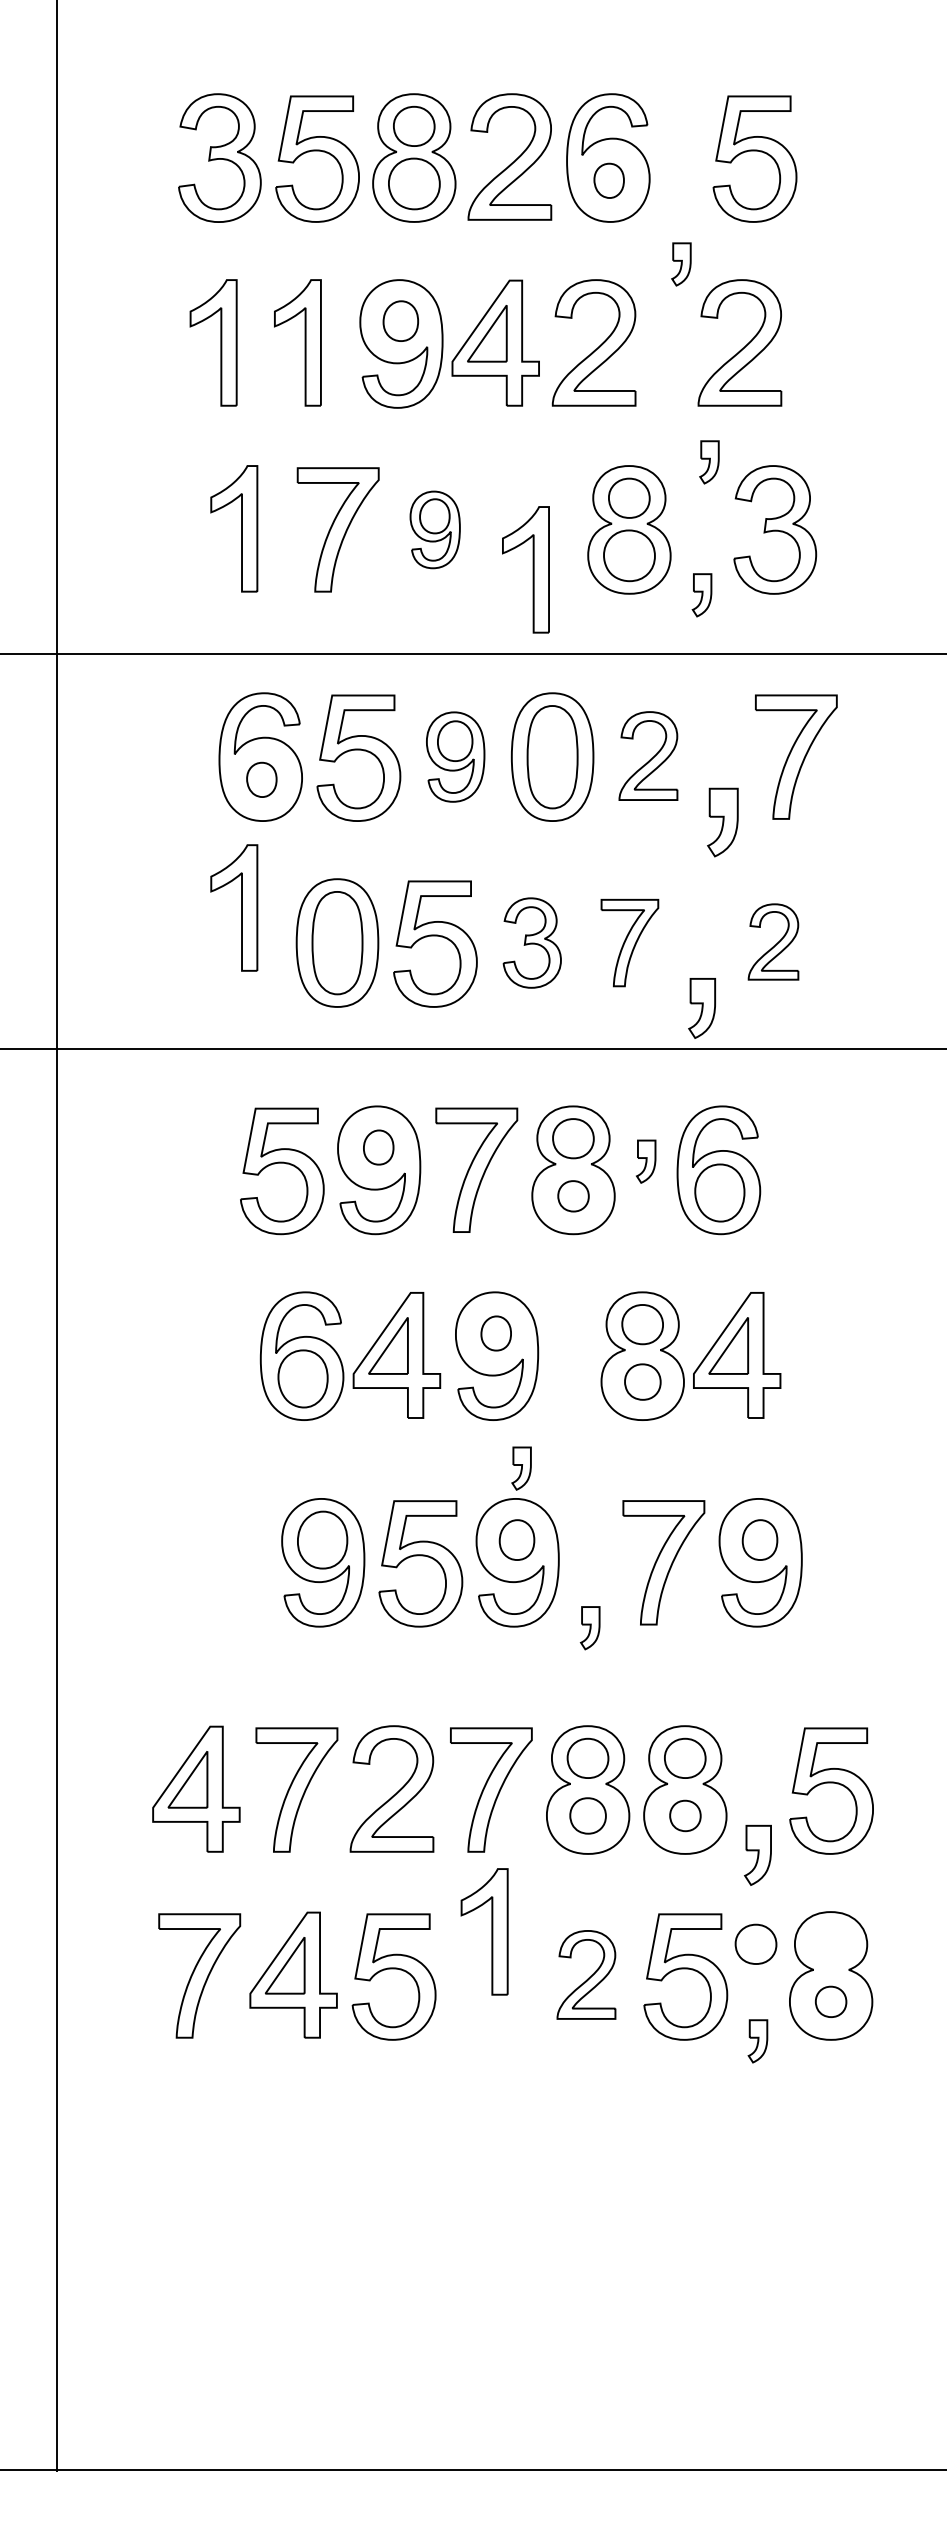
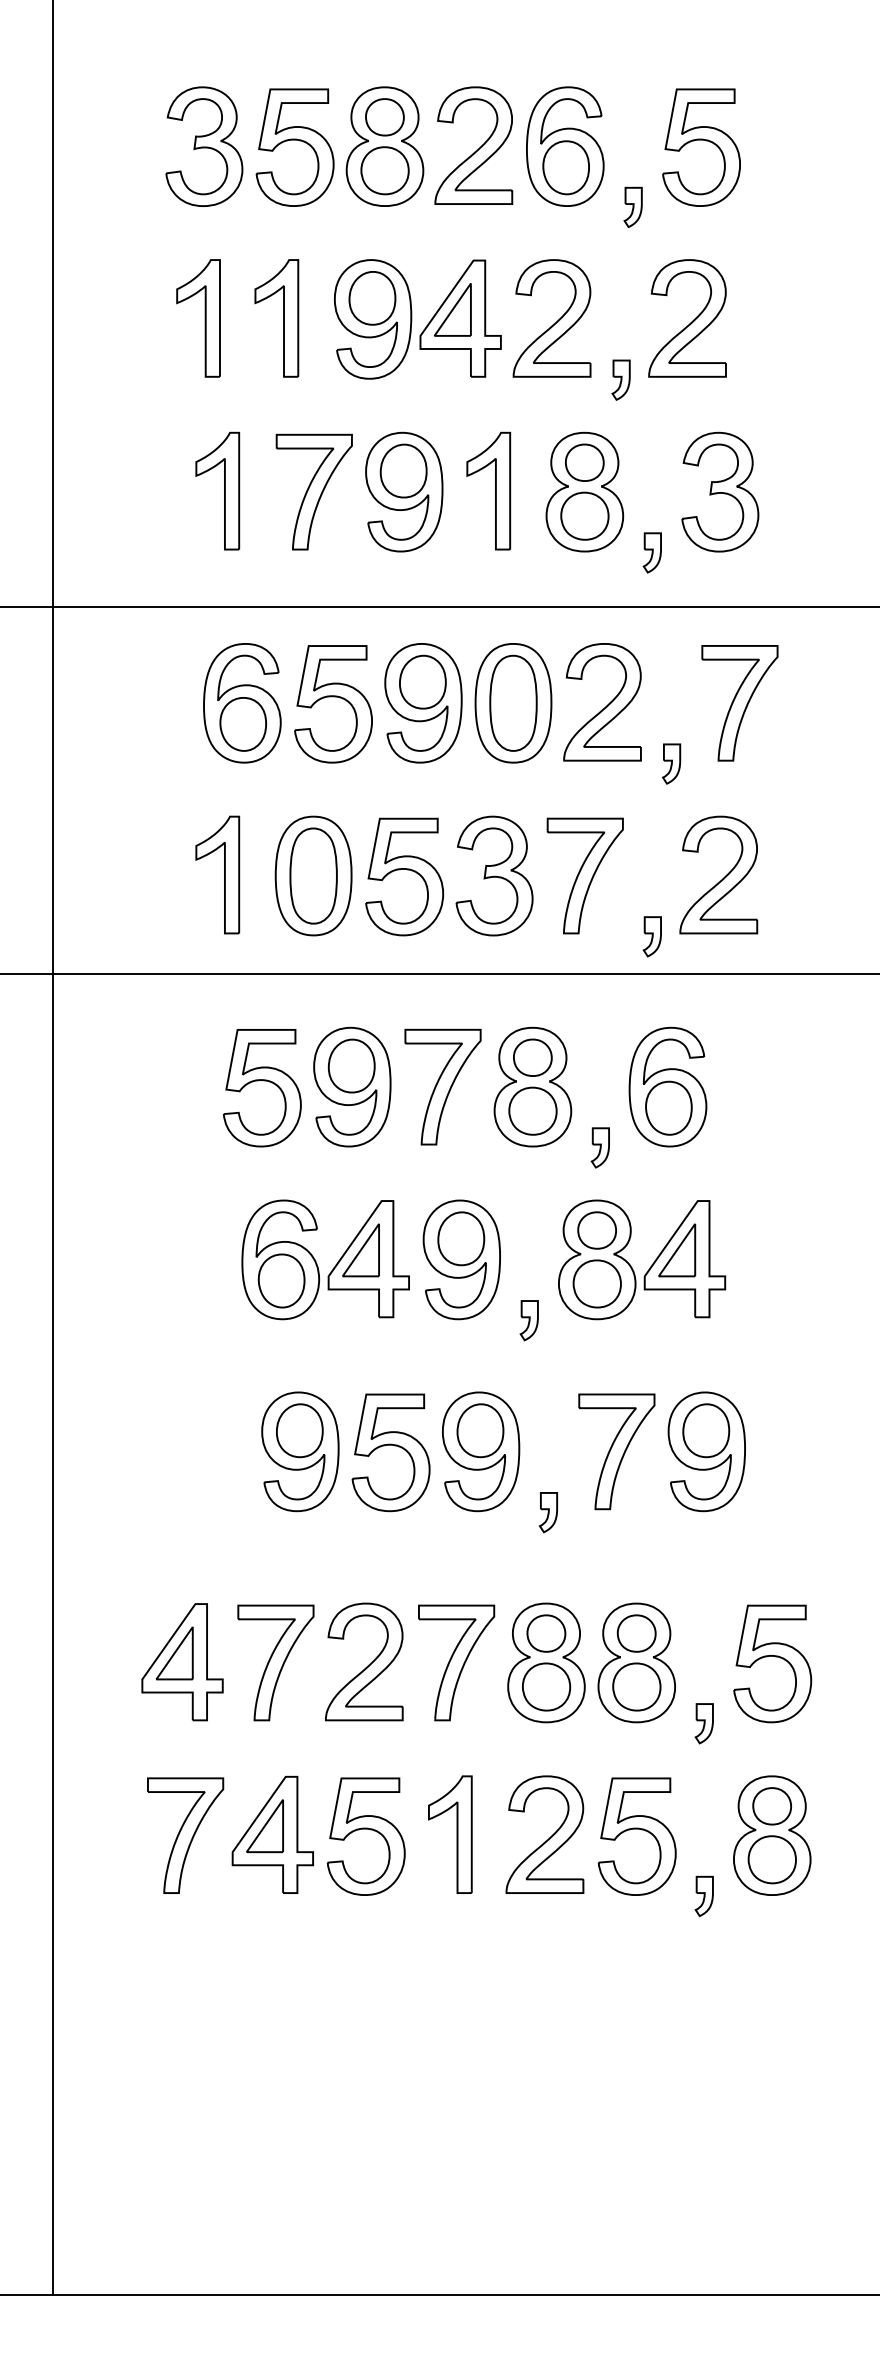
part: (608, 180) -> (565, 167), size x1.67
part: (681, 264) -> (633, 207), moved
part: (400, 320) -> (372, 297), size x1.43
part: (709, 462) -> (621, 380), moved
part: (435, 529) -> (404, 491), size x1.67
part: (532, 569) -> (494, 490), moved
part: (648, 755) -> (602, 701), size x1.43
part: (455, 756) -> (423, 702), size x1.43
part: (261, 779) -> (243, 724), size x1.67
part: (722, 822) -> (671, 764), size x0.62
part: (241, 907) -> (224, 874), moved
part: (773, 941) -> (718, 874), size x1.67
part: (532, 942) -> (494, 875), size x1.43
part: (629, 942) -> (584, 875), size x1.43
part: (701, 1008) -> (651, 936), size x0.71
part: (378, 1147) -> (351, 1065), size x1.67
part: (646, 1161) -> (600, 1147), moved
part: (573, 1196) -> (532, 1111), size x1.67
part: (495, 1333) -> (460, 1238), size x1.67
part: (642, 1381) -> (597, 1283), size x1.43
part: (521, 1468) -> (529, 1320), moved
part: (516, 1539) -> (479, 1430), size x1.43
part: (759, 1539) -> (705, 1430), size x1.43
part: (587, 1815) -> (545, 1686), size x1.43
part: (685, 1815) -> (636, 1686), size x1.67
part: (757, 1855) -> (703, 1723), size x0.71
part: (491, 1931) -> (456, 1834), moved
part: (755, 1943) -> (771, 1805), moved
part: (586, 1974) -> (544, 1834), size x1.43
part: (830, 2001) -> (771, 1859), size x1.67

